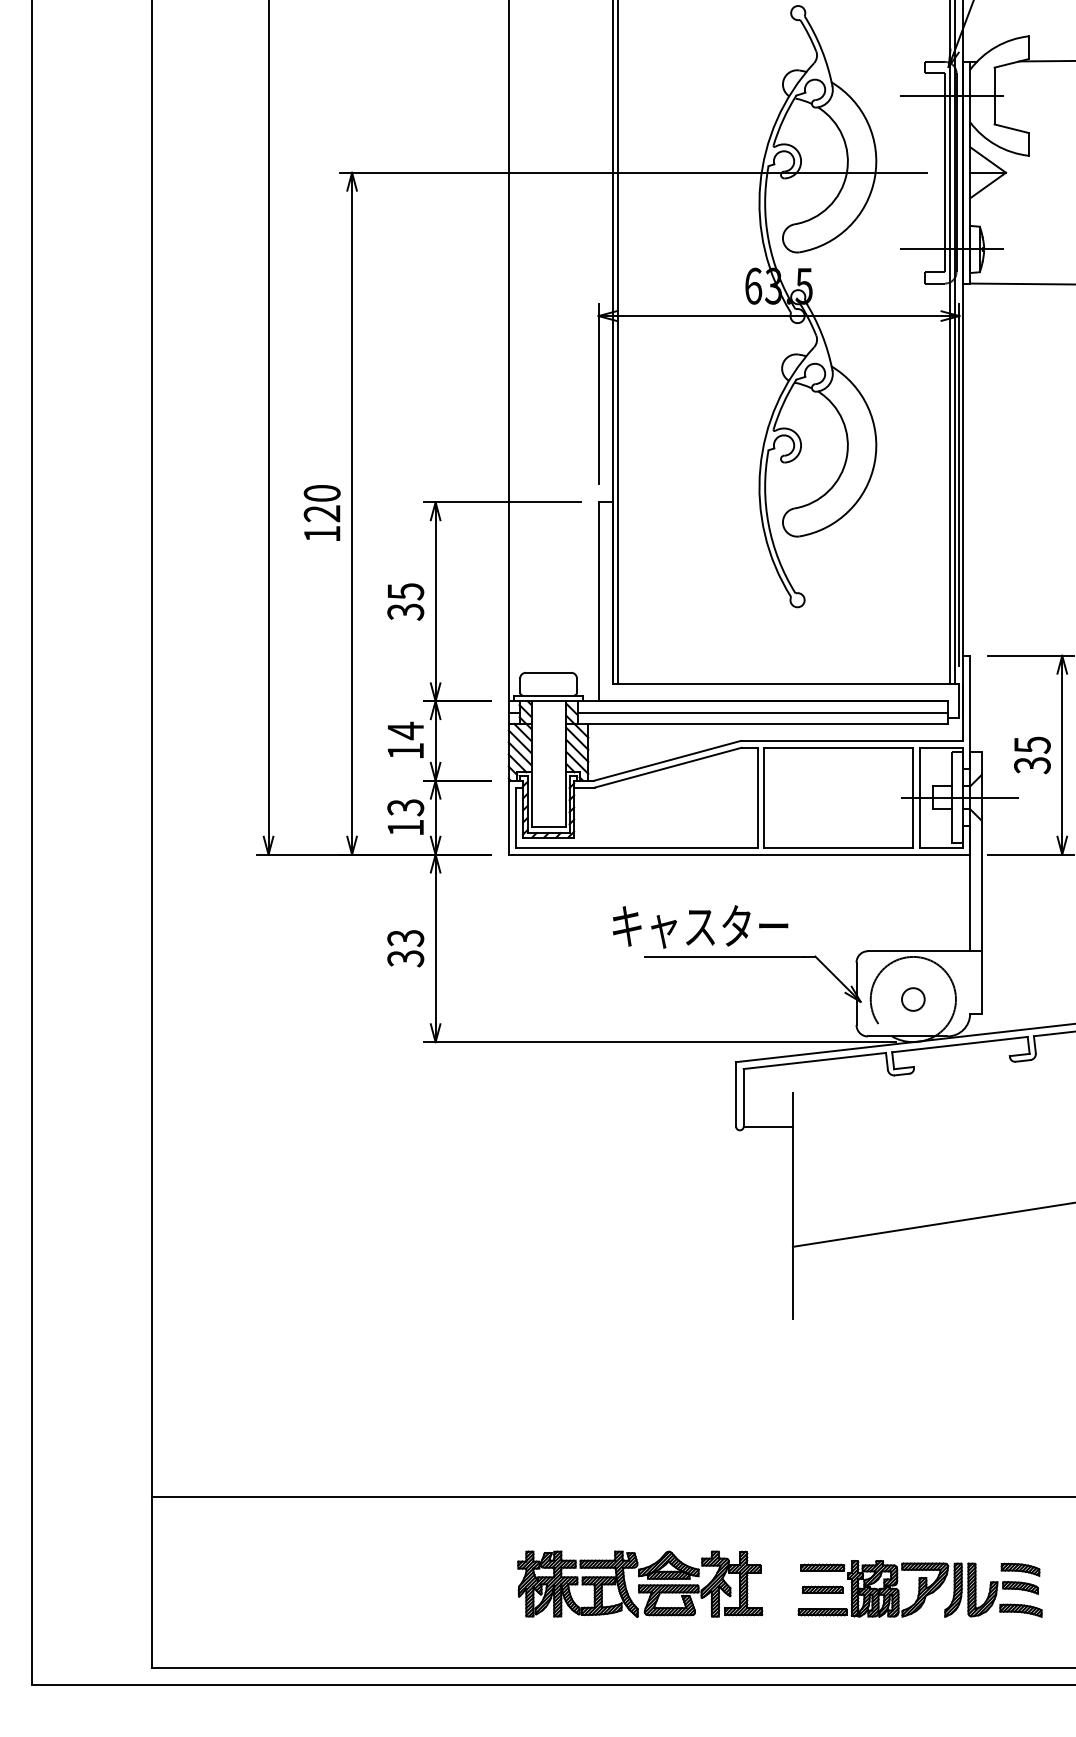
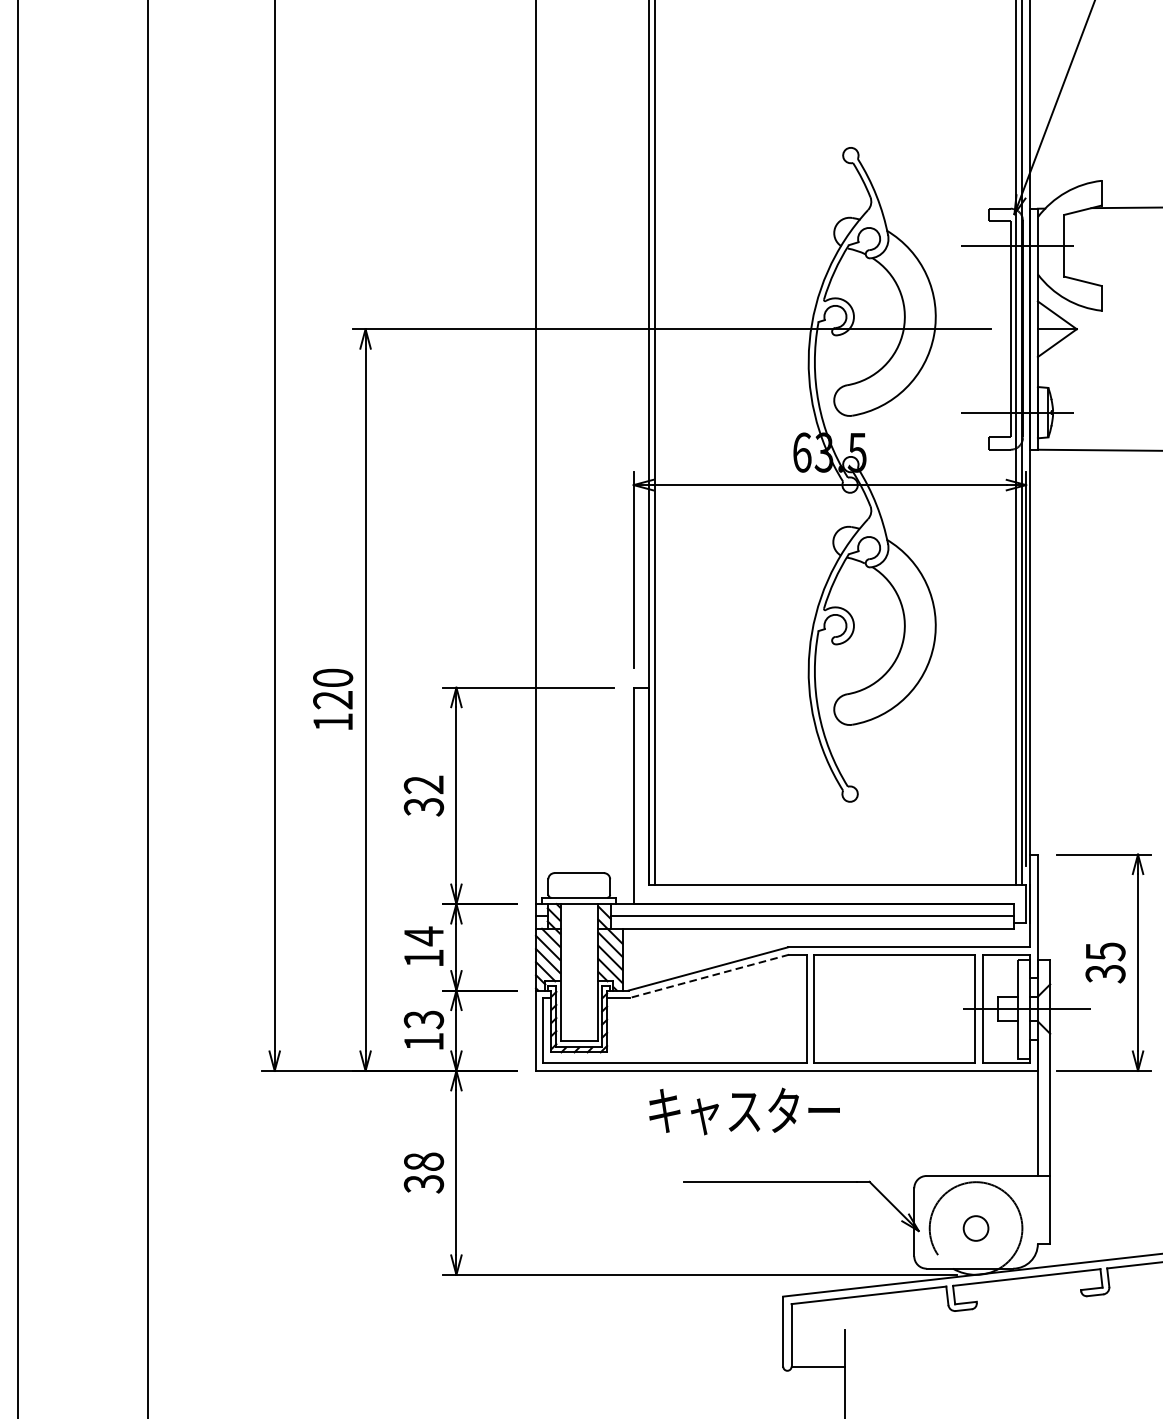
text: (405, 591) -> (423, 784), 35 -> 32
line: (668, 767) -> (709, 976), solid -> dashed
text: (700, 926) -> (744, 1110), moved
text: (405, 938) -> (423, 1162), 33 -> 38

